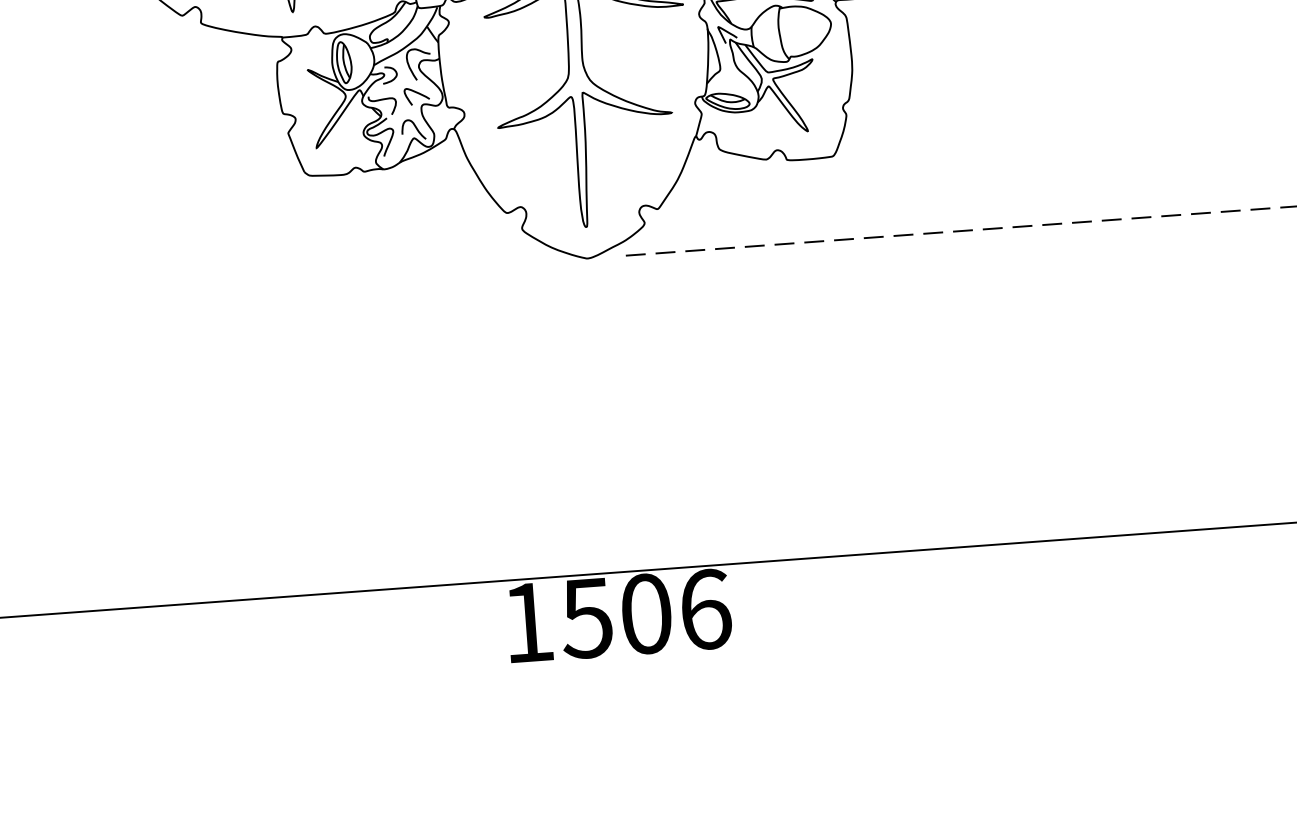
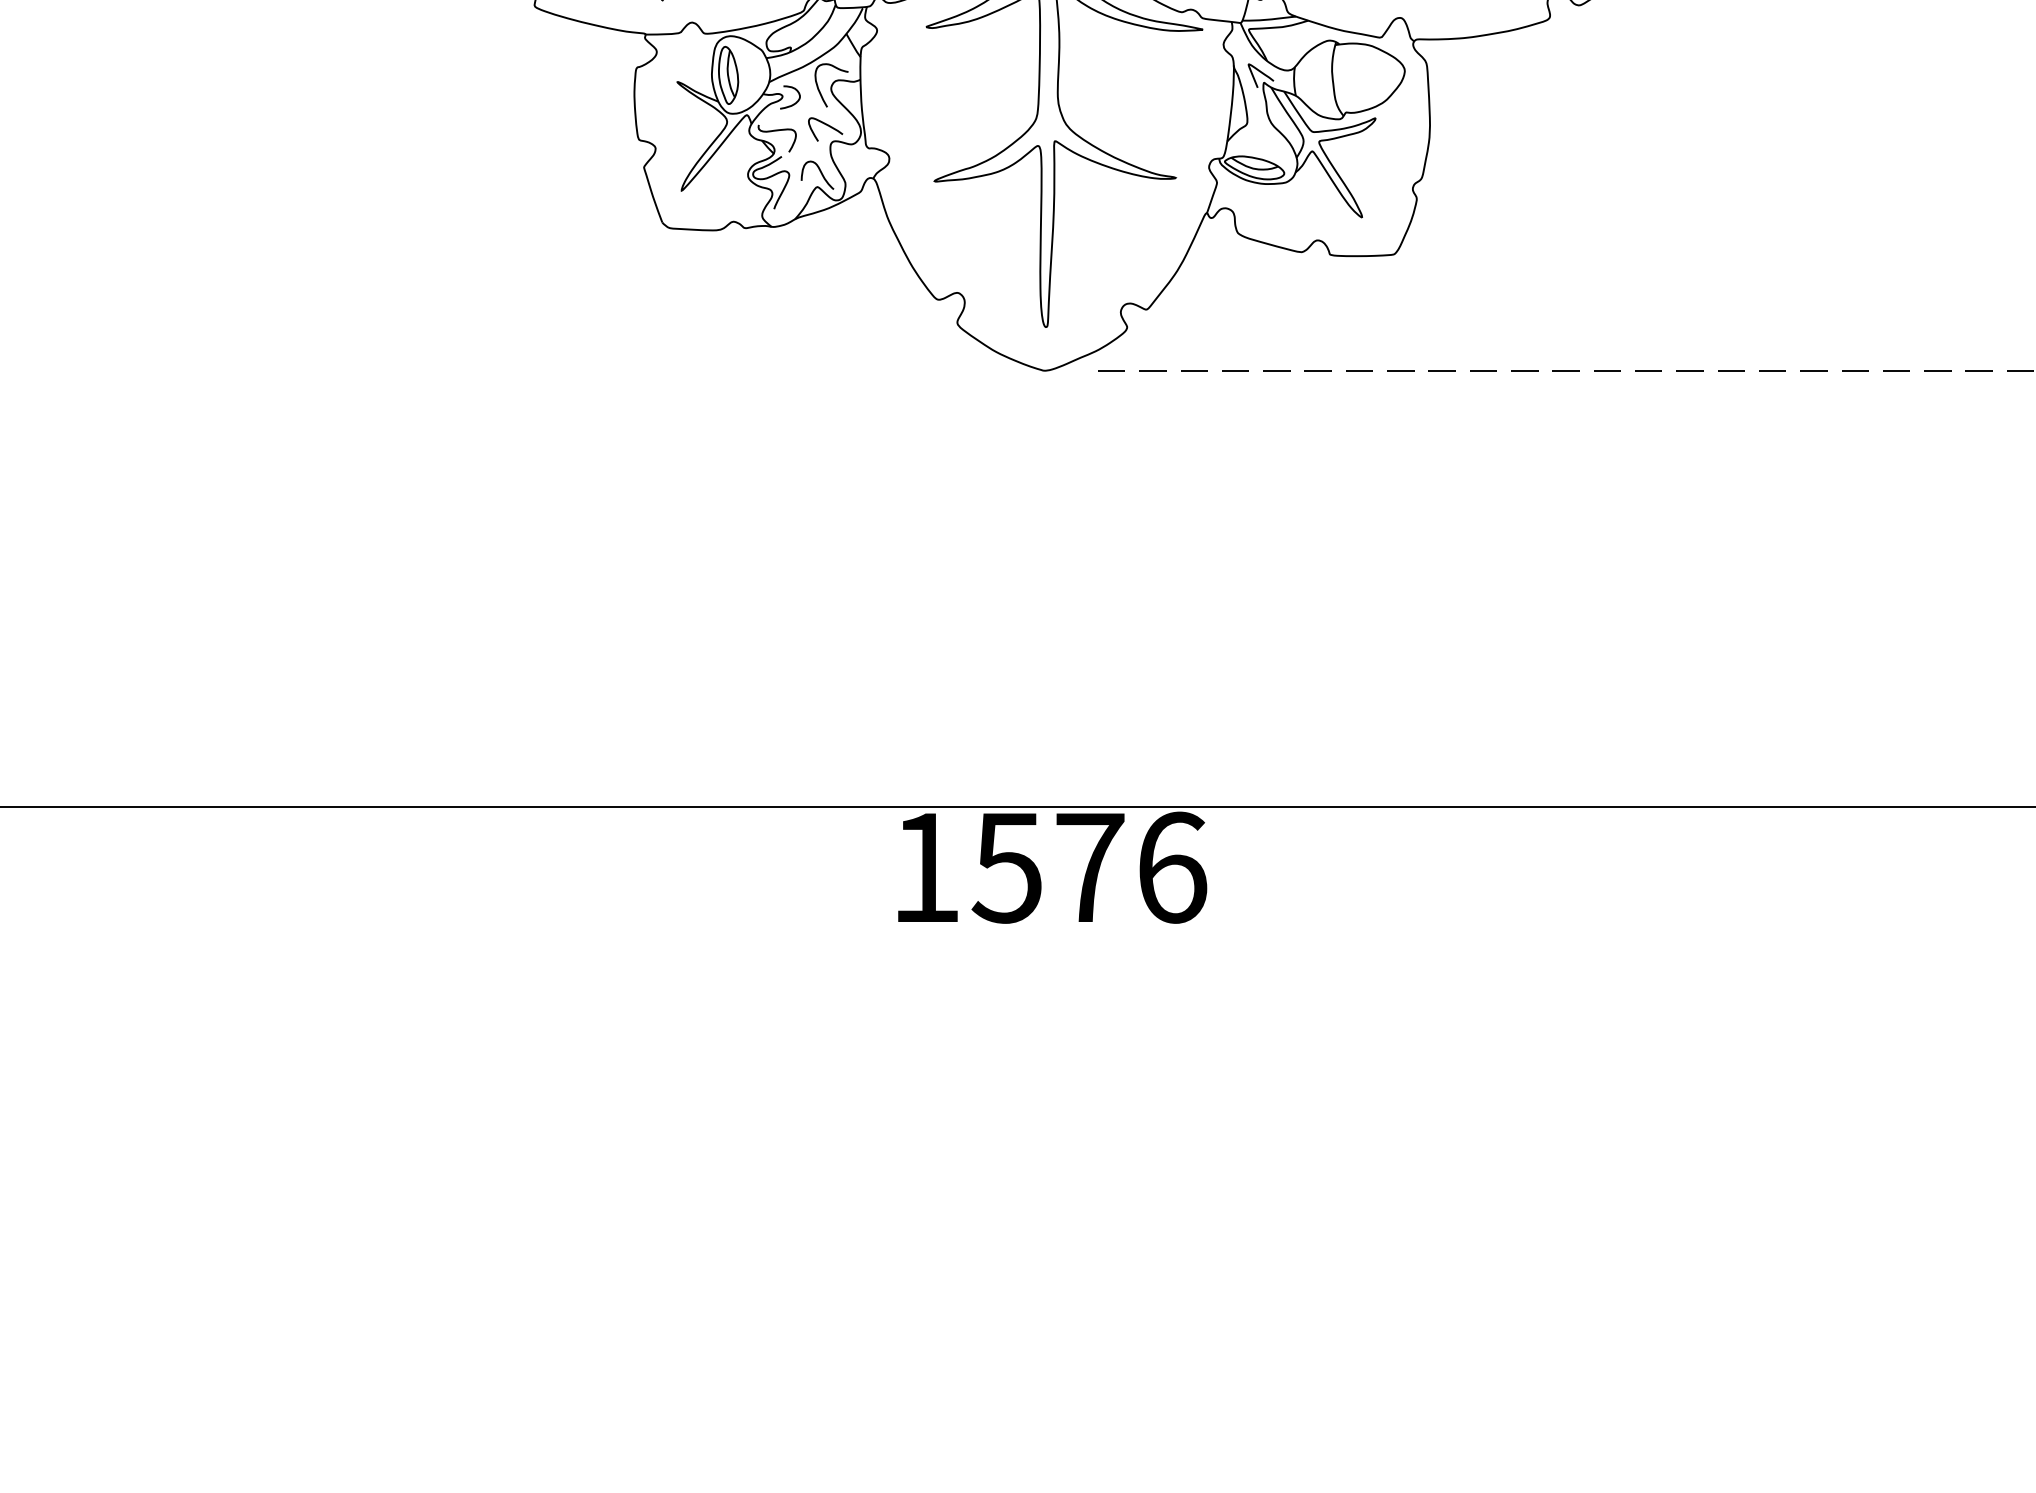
text: (646, 613) -> (1090, 867), 1506 -> 1576

